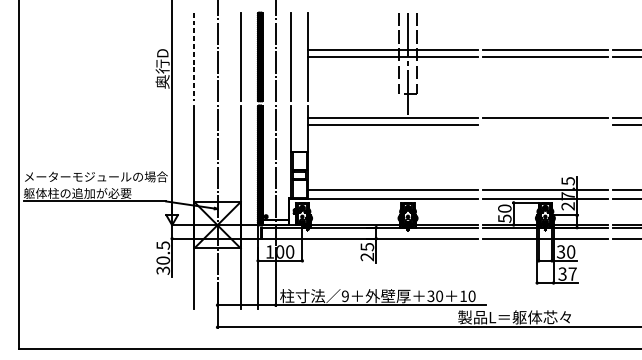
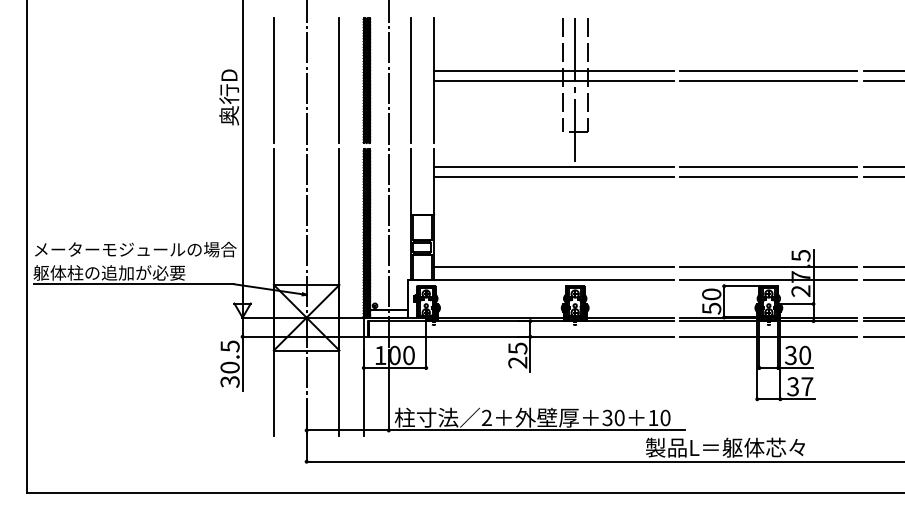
line: (194, 57) -> (273, 81), dashed -> solid
line: (545, 125) -> (768, 176), added
text: (345, 296) -> (486, 418), 9 -> 2

